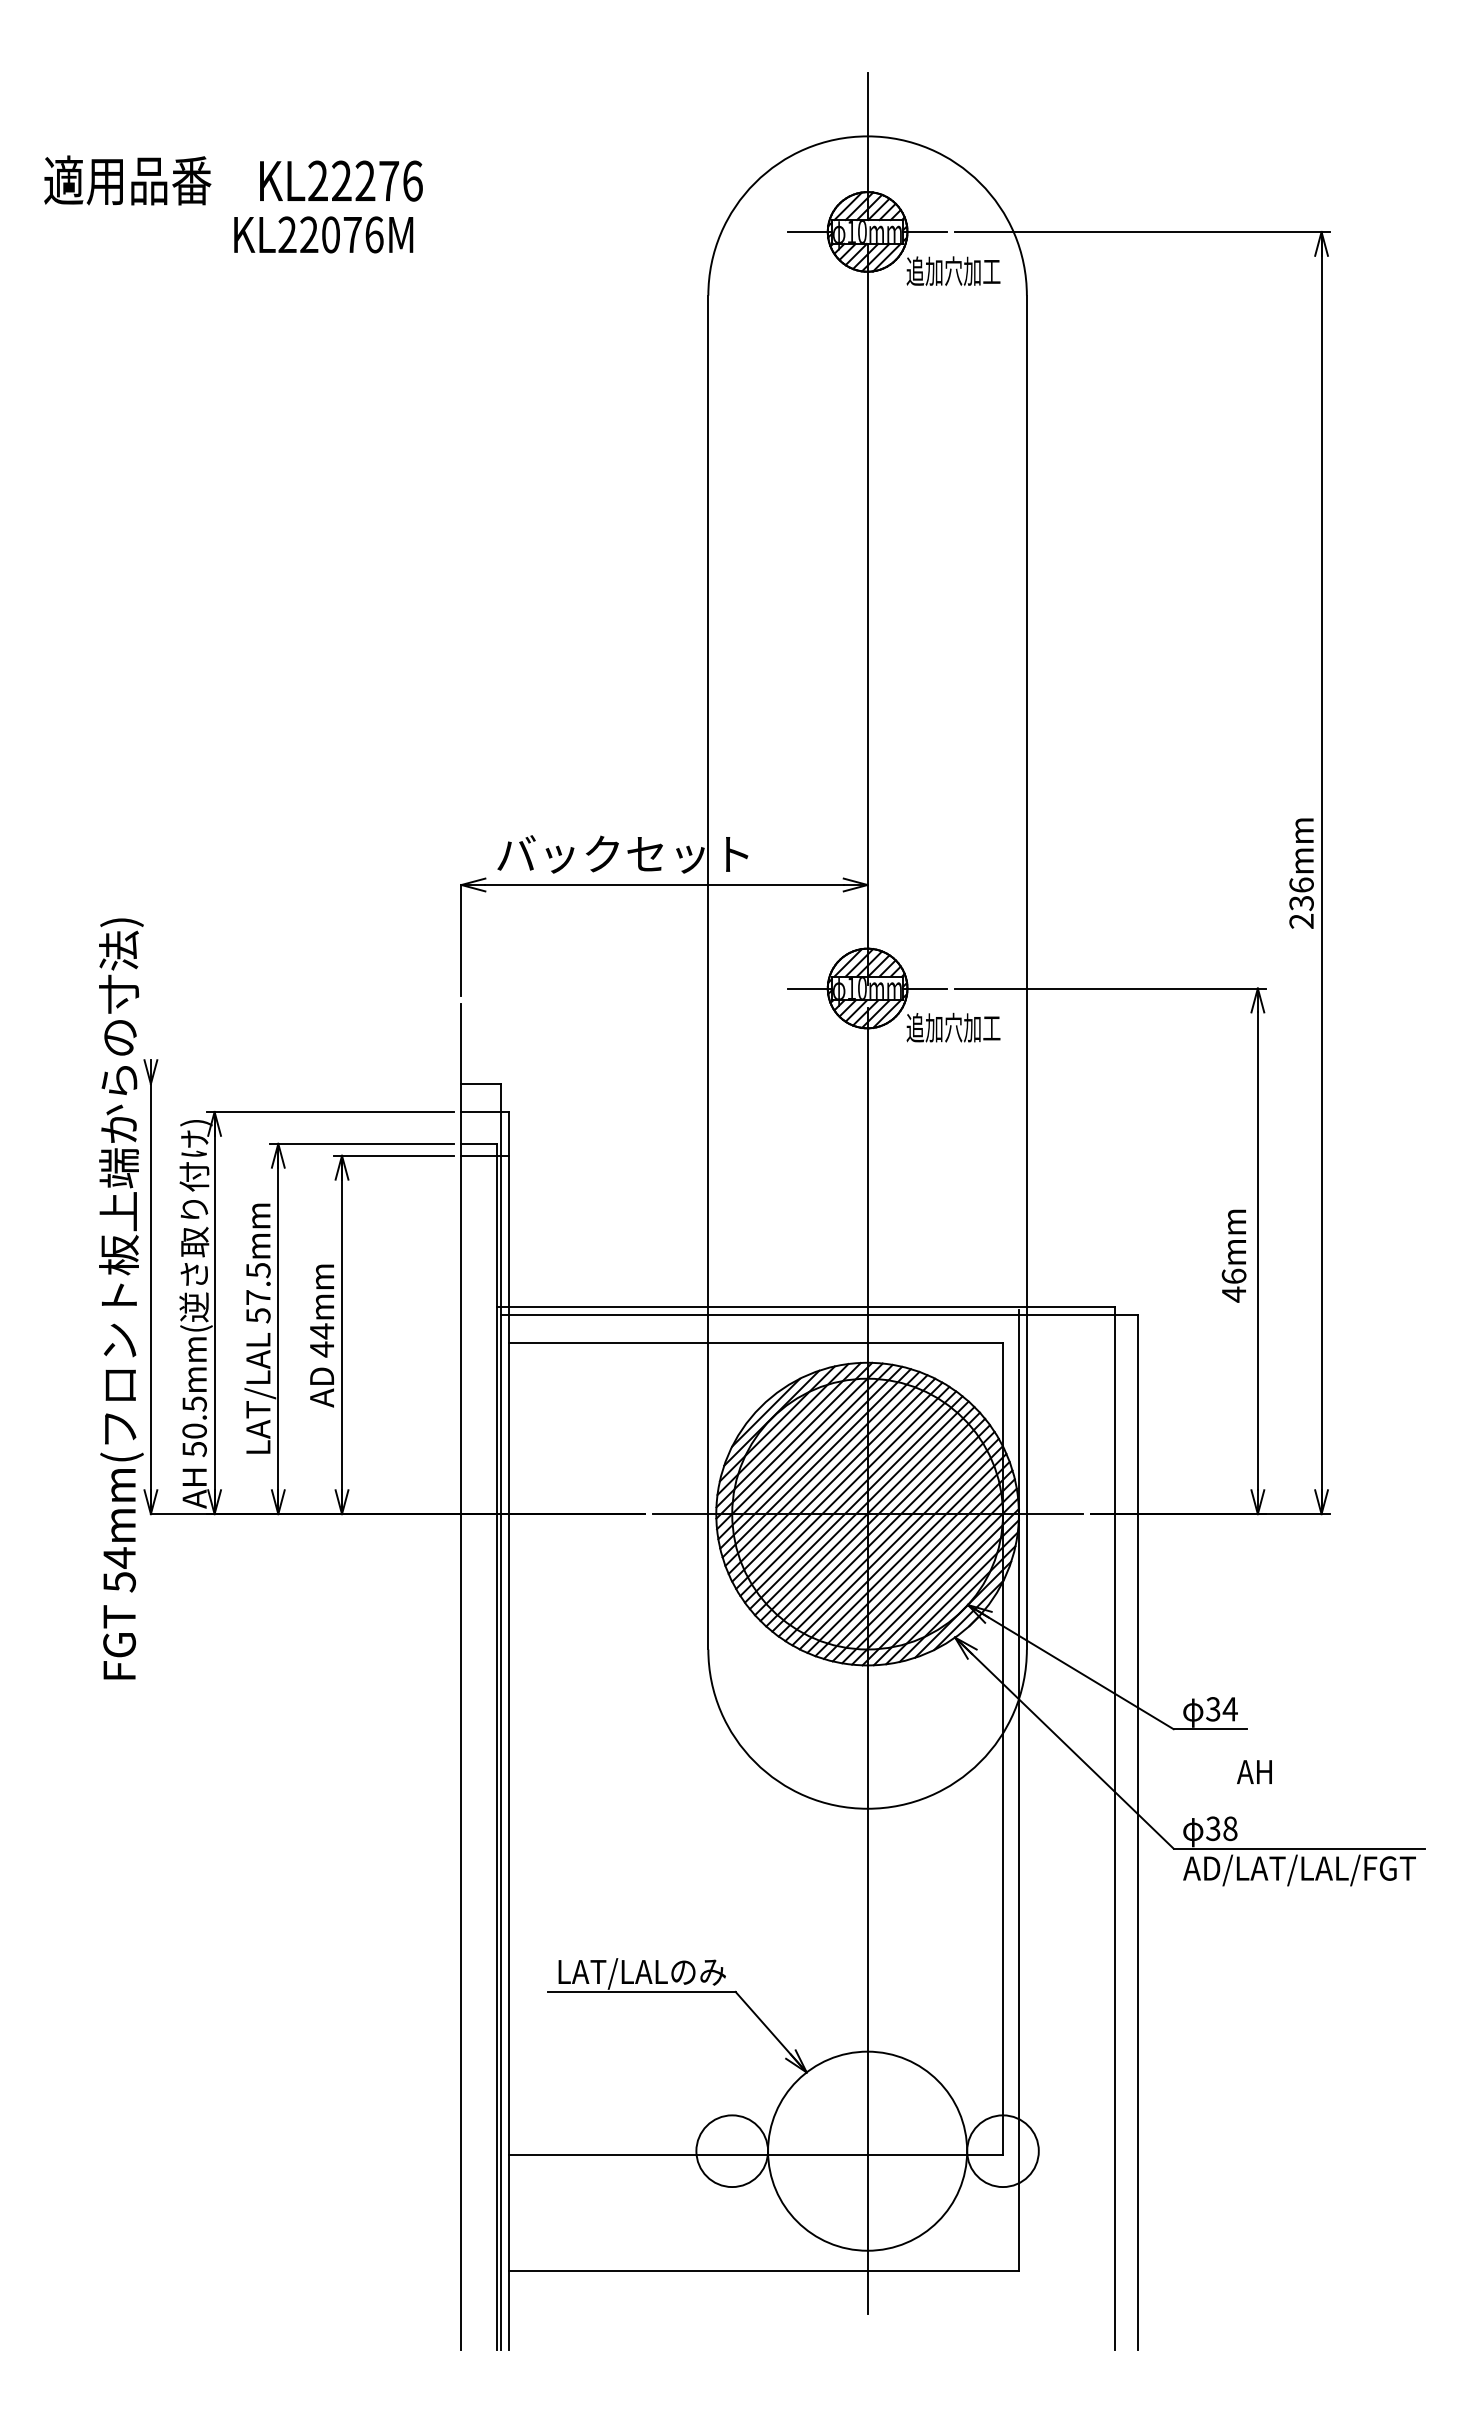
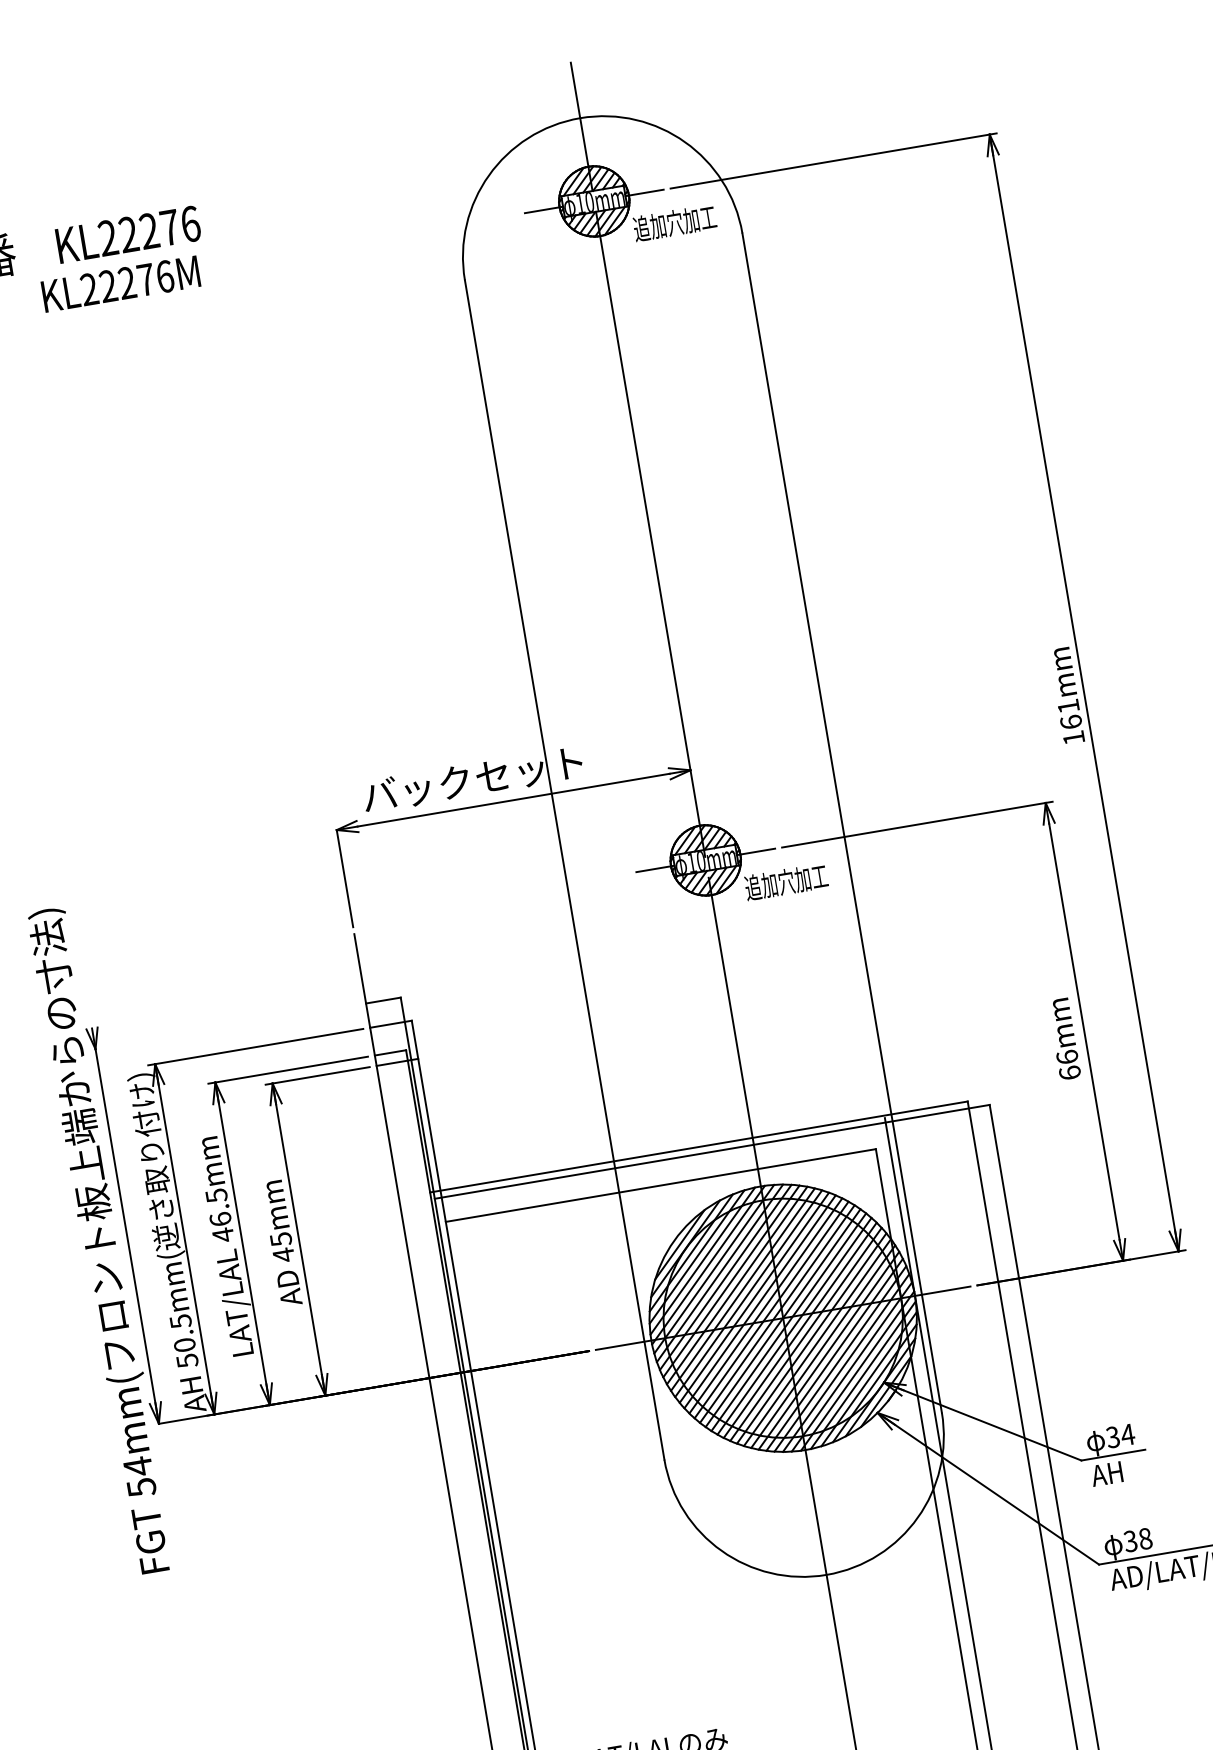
text: (330, 234) -> (126, 282), KL22076M -> KL22276M
text: (1301, 902) -> (1071, 721), 236mm -> 161mm
text: (1233, 1294) -> (1069, 1073), 46mm -> 66mm
text: (258, 1306) -> (222, 1227), 57.5mm -> 46.5mm
text: (322, 1331) -> (281, 1239), 44mm -> 45mm
text: (1254, 1771) -> (1106, 1473), moved

